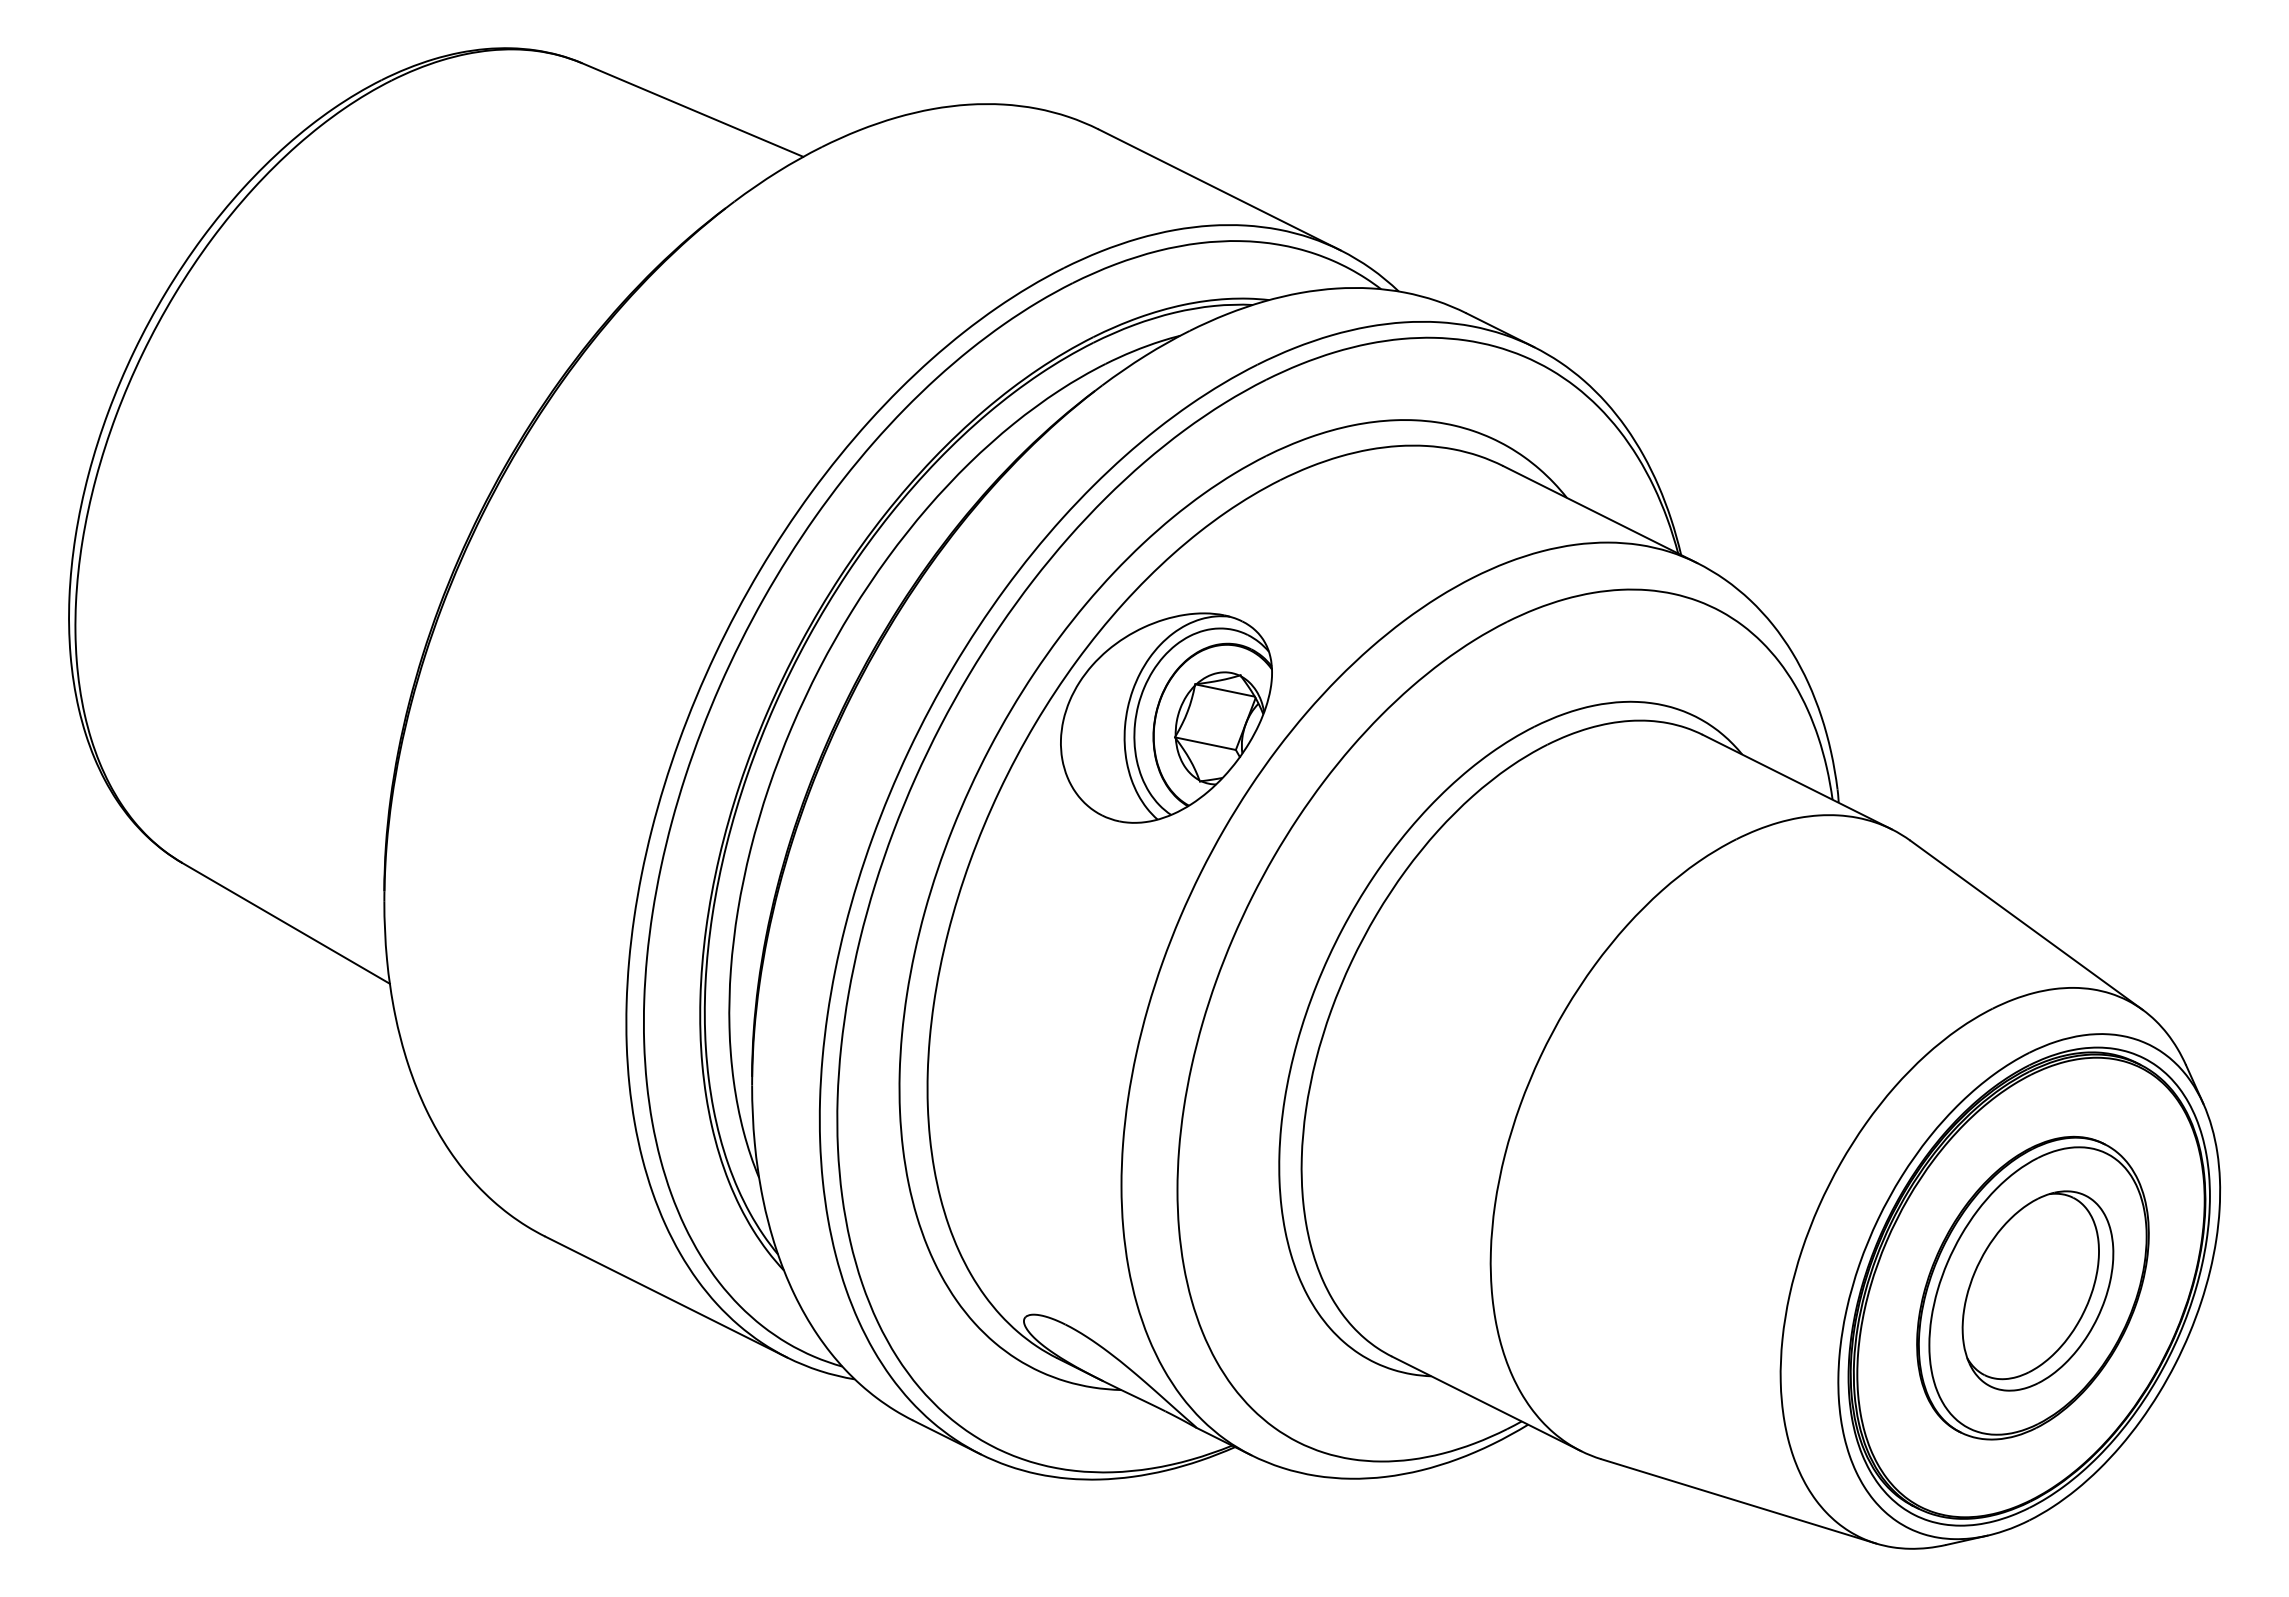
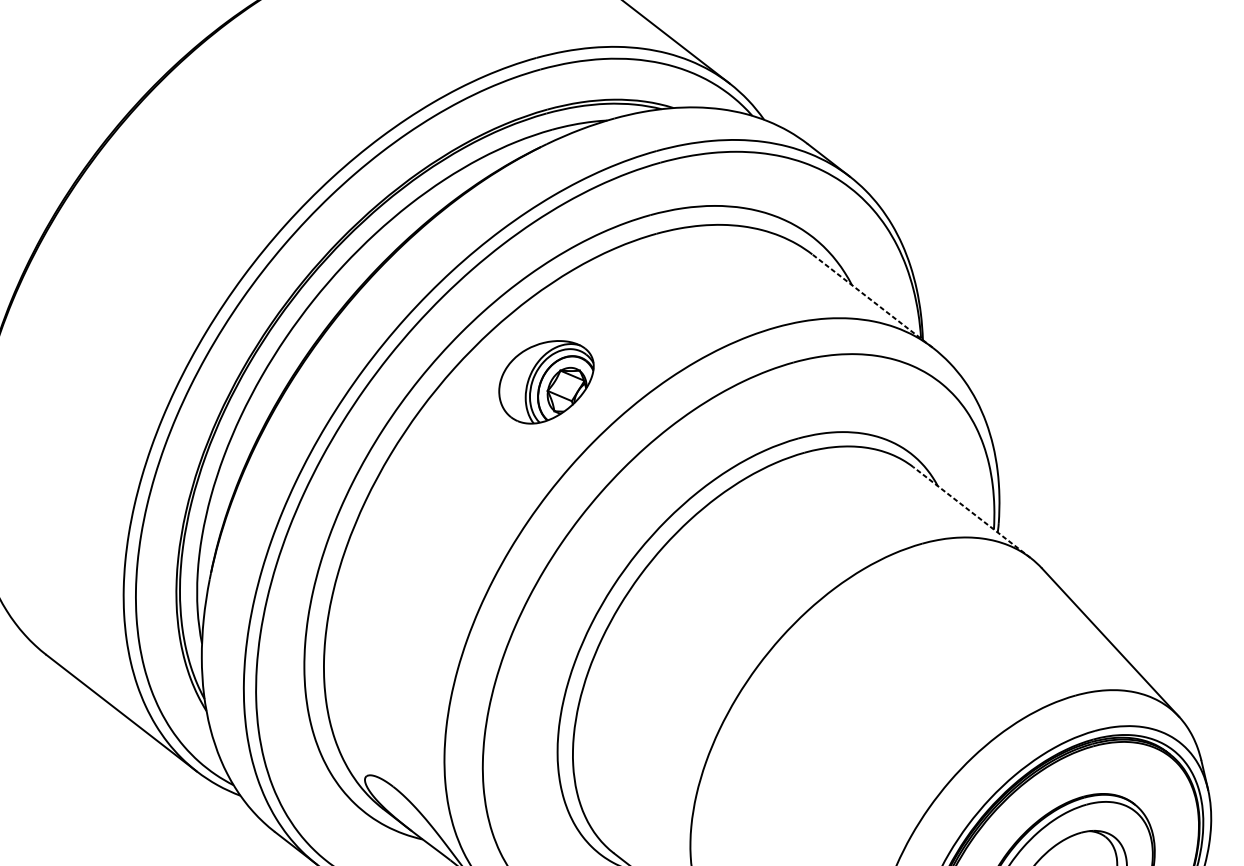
line: (1599, 514) -> (872, 301), solid -> dashed
part: (1166, 717) -> (545, 381), size x0.6
line: (1797, 782) -> (972, 512), solid -> dashed

